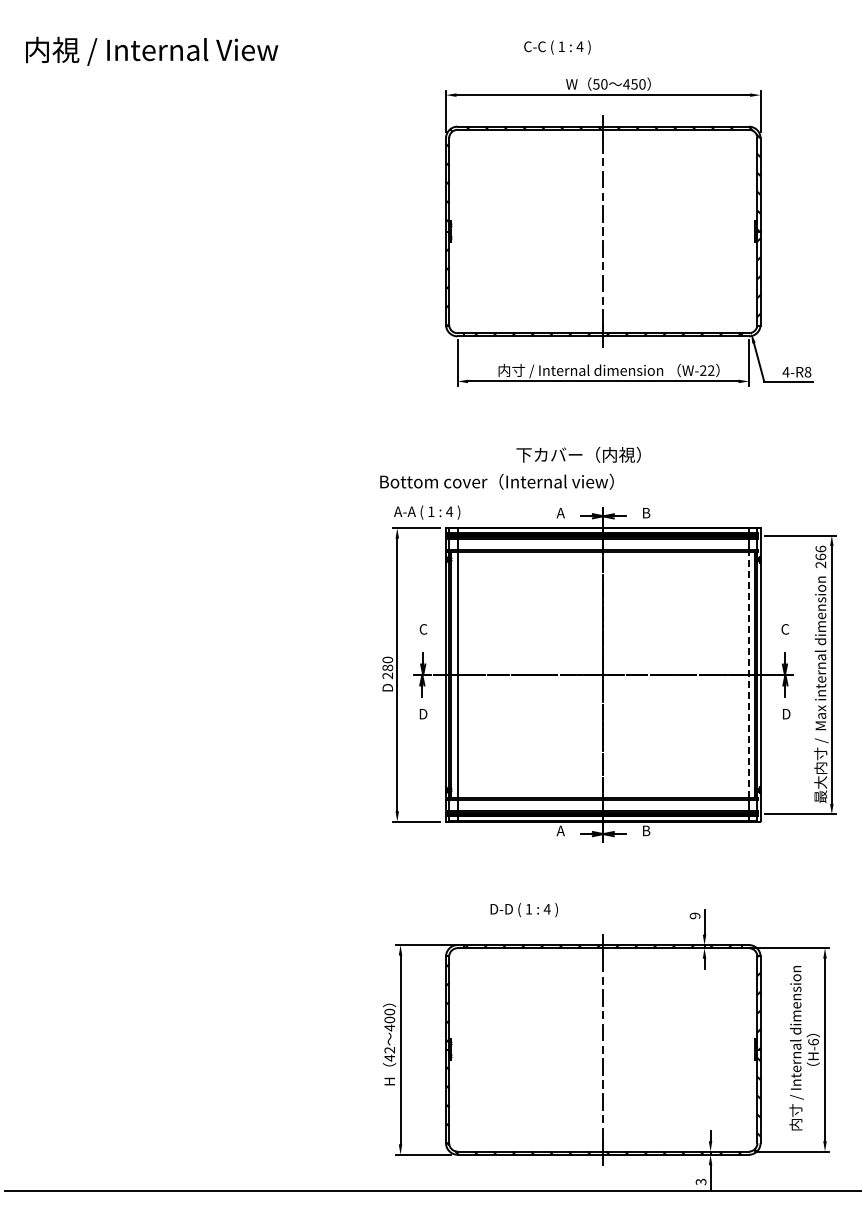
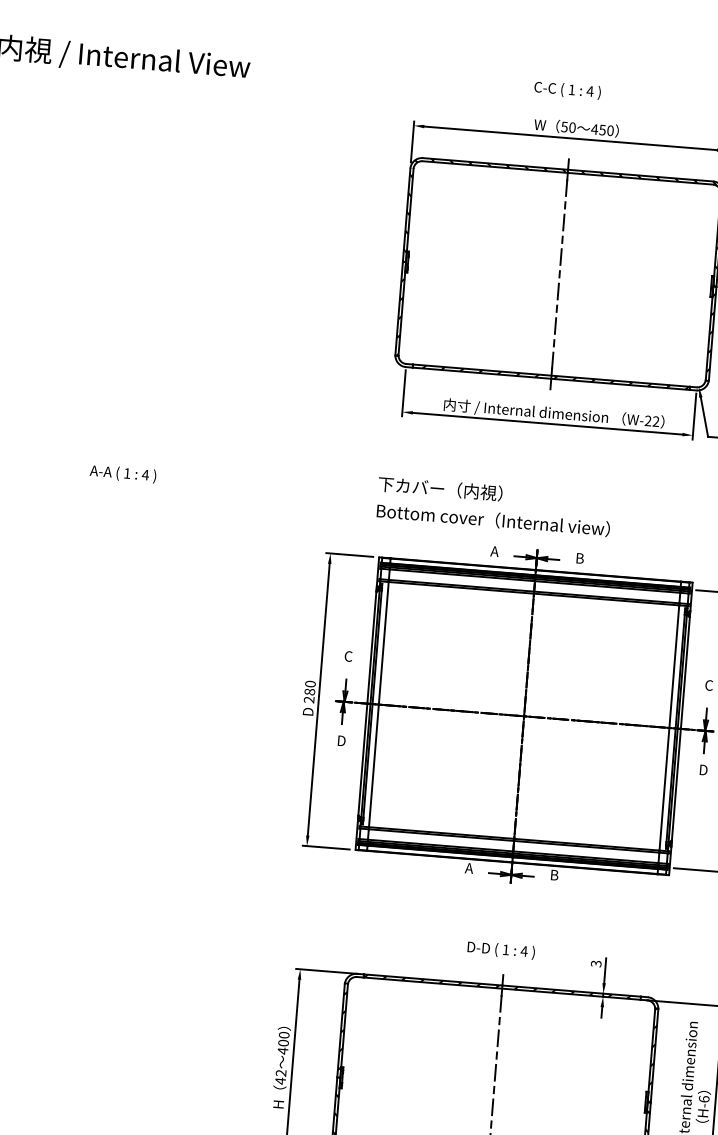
text: (557, 47) -> (567, 90), moved
text: (578, 454) -> (440, 488), moved
text: (496, 481) -> (492, 519), moved
text: (427, 512) -> (123, 473), moved
line: (749, 674) -> (669, 727), dashed -> solid
text: (523, 910) -> (500, 950), moved
text: (695, 915) -> (596, 963), 9 -> 3

